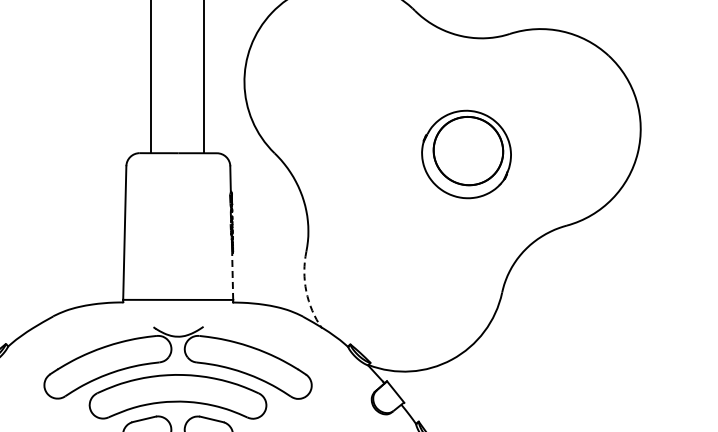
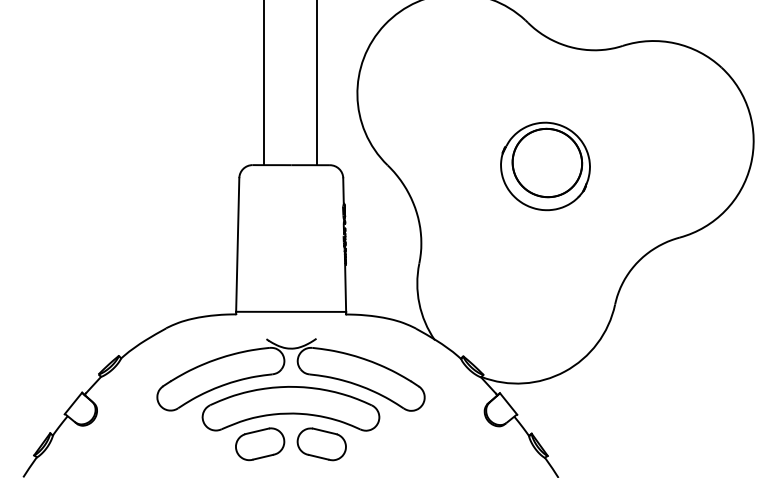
part: (466, 154) -> (545, 166), moved
line: (232, 275) -> (345, 287), dashed -> solid
arc: (306, 291) -> (419, 303), dashed -> solid

